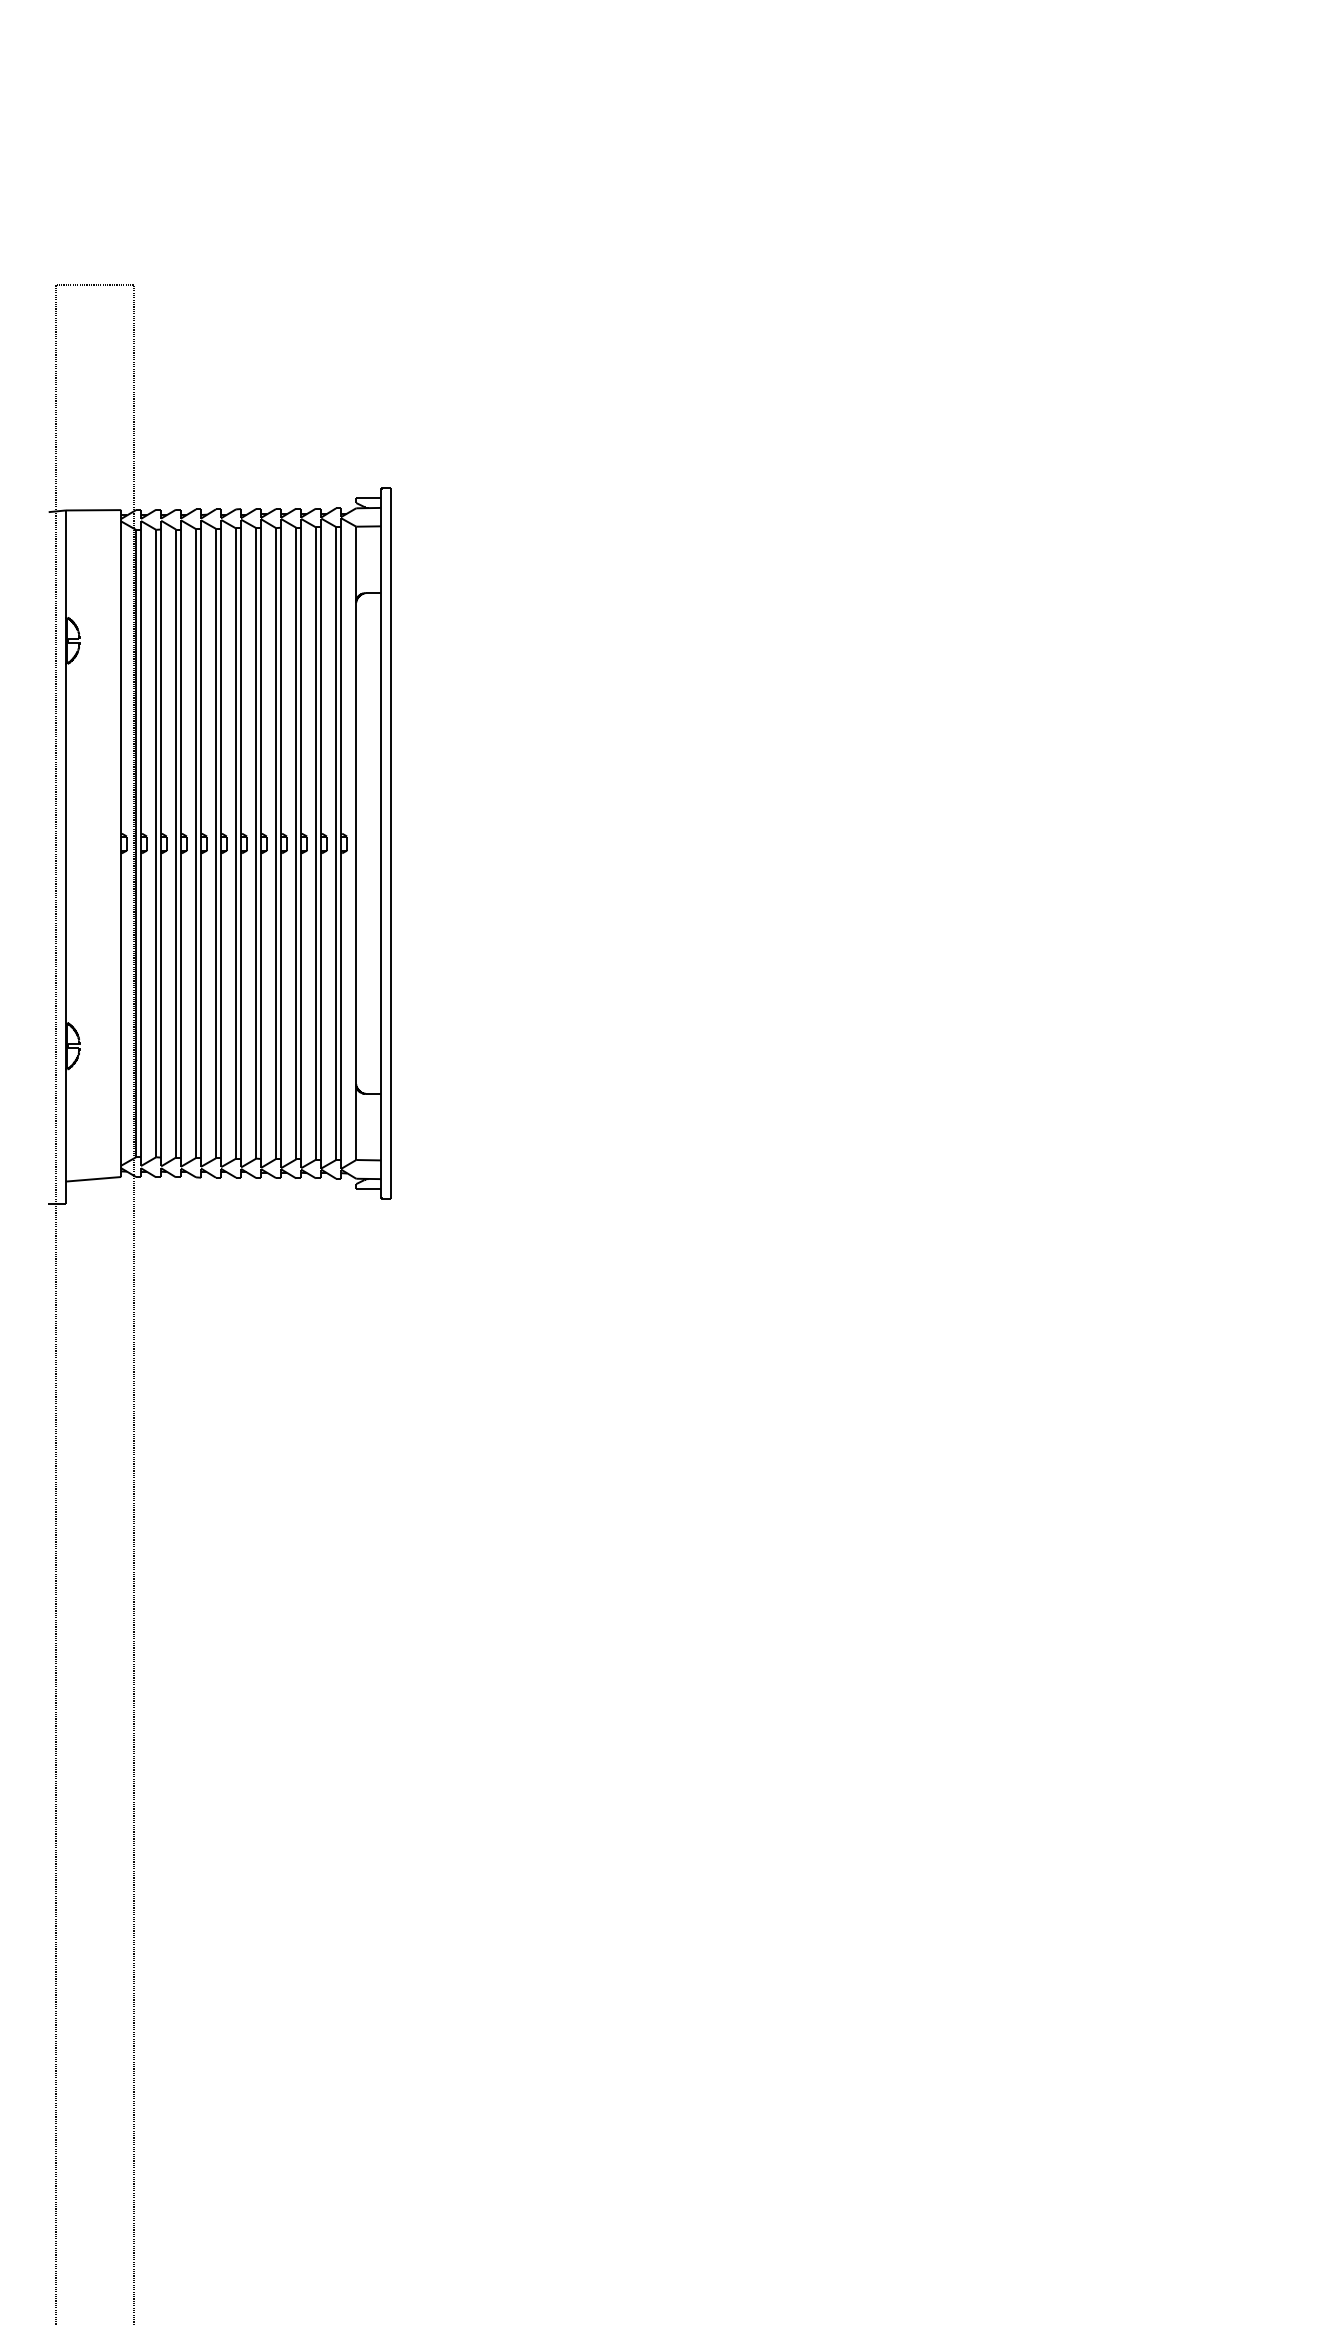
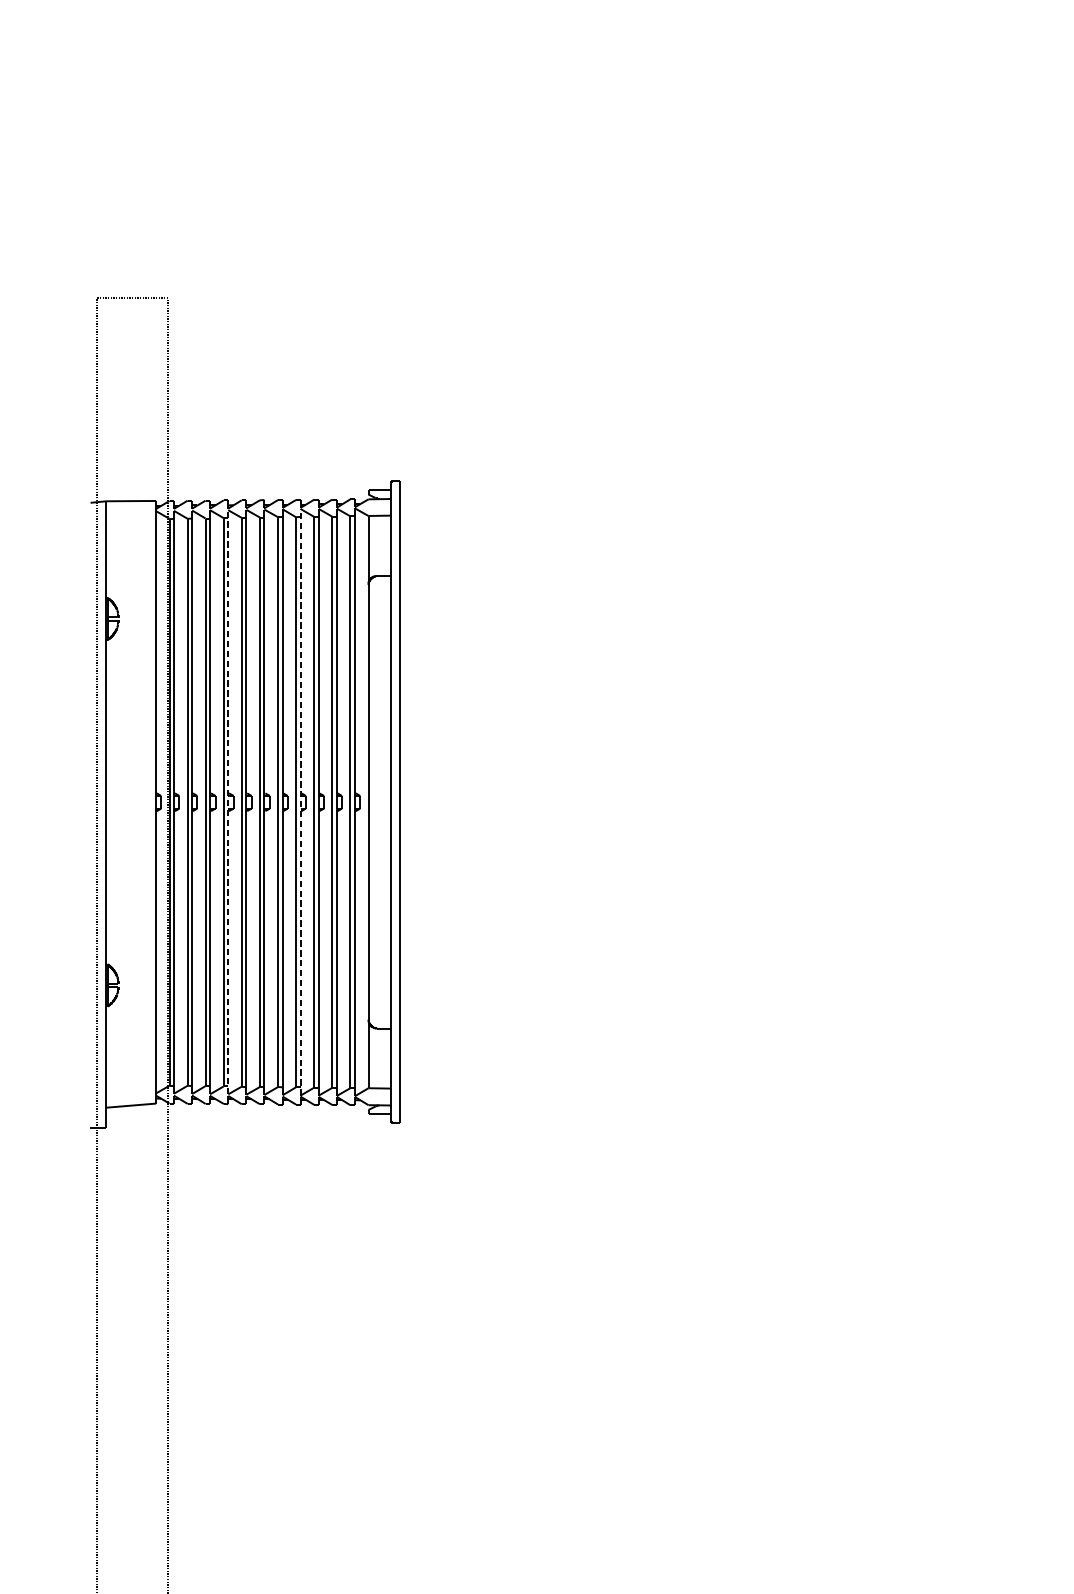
line: (201, 843) -> (228, 802), solid -> dashed
line: (281, 843) -> (300, 802), solid -> dashed

